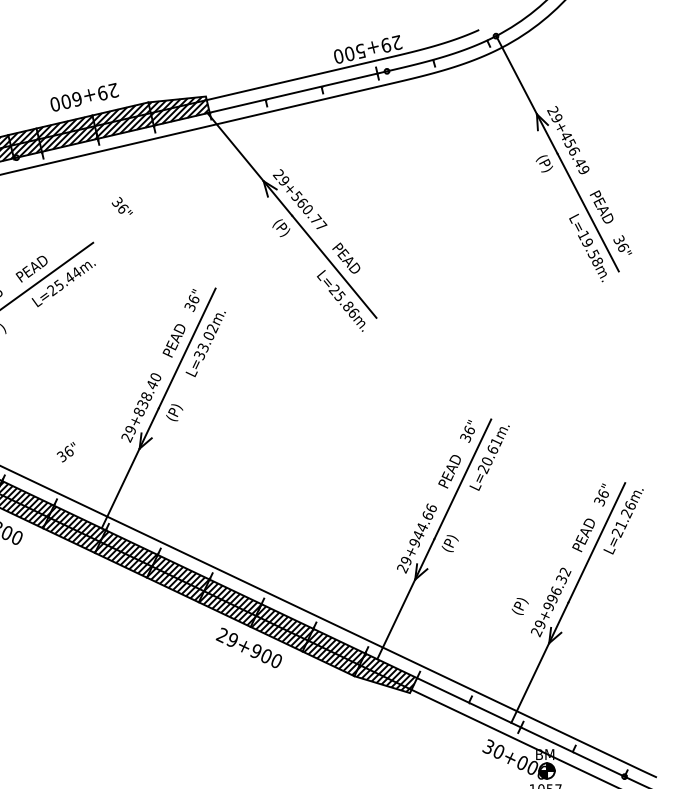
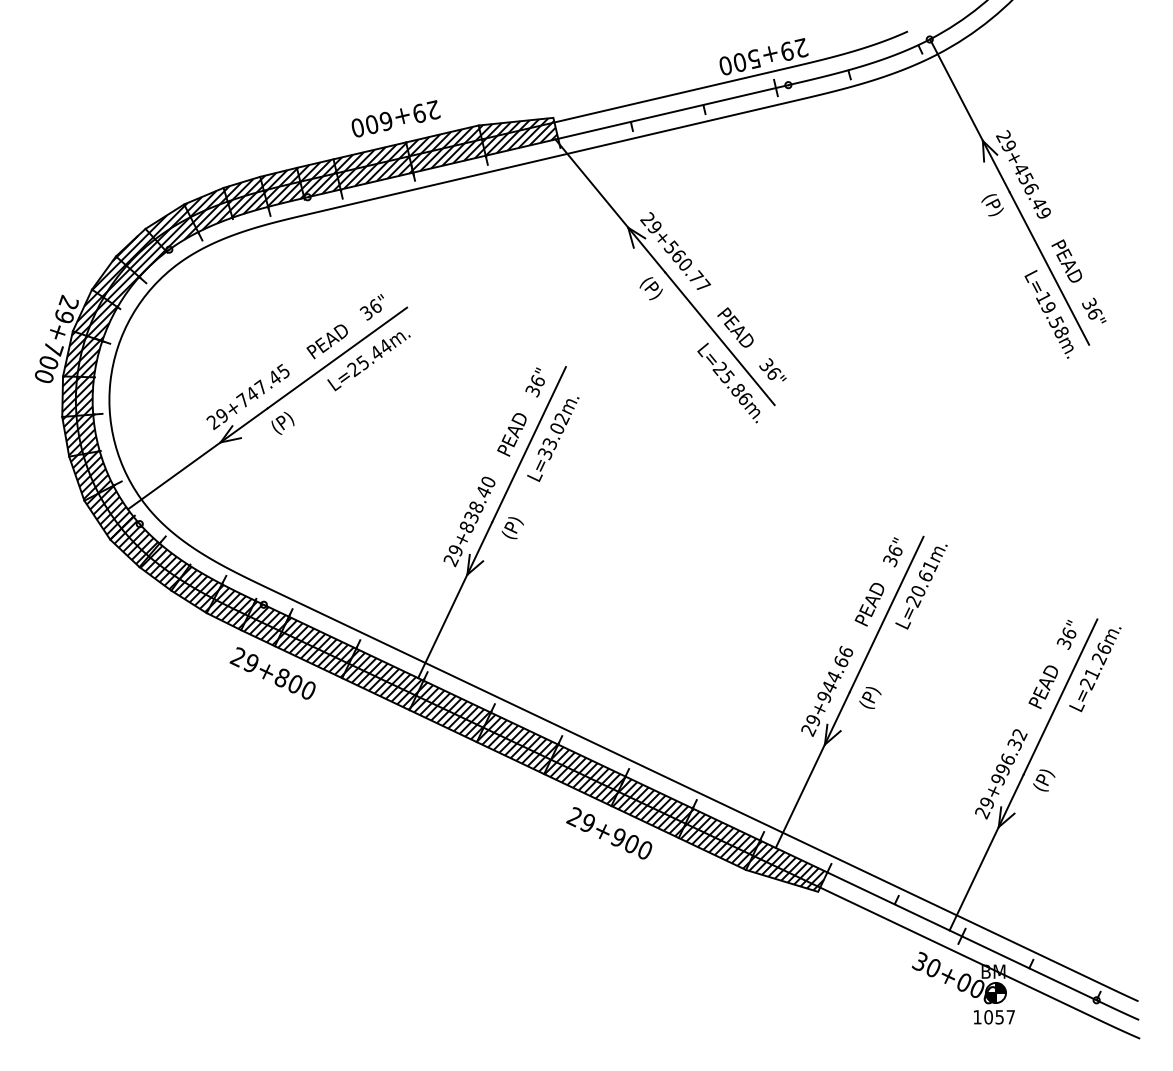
text: (122, 205) -> (772, 369), moved
text: (65, 452) -> (371, 307), moved
text: (520, 606) -> (1044, 780), moved

